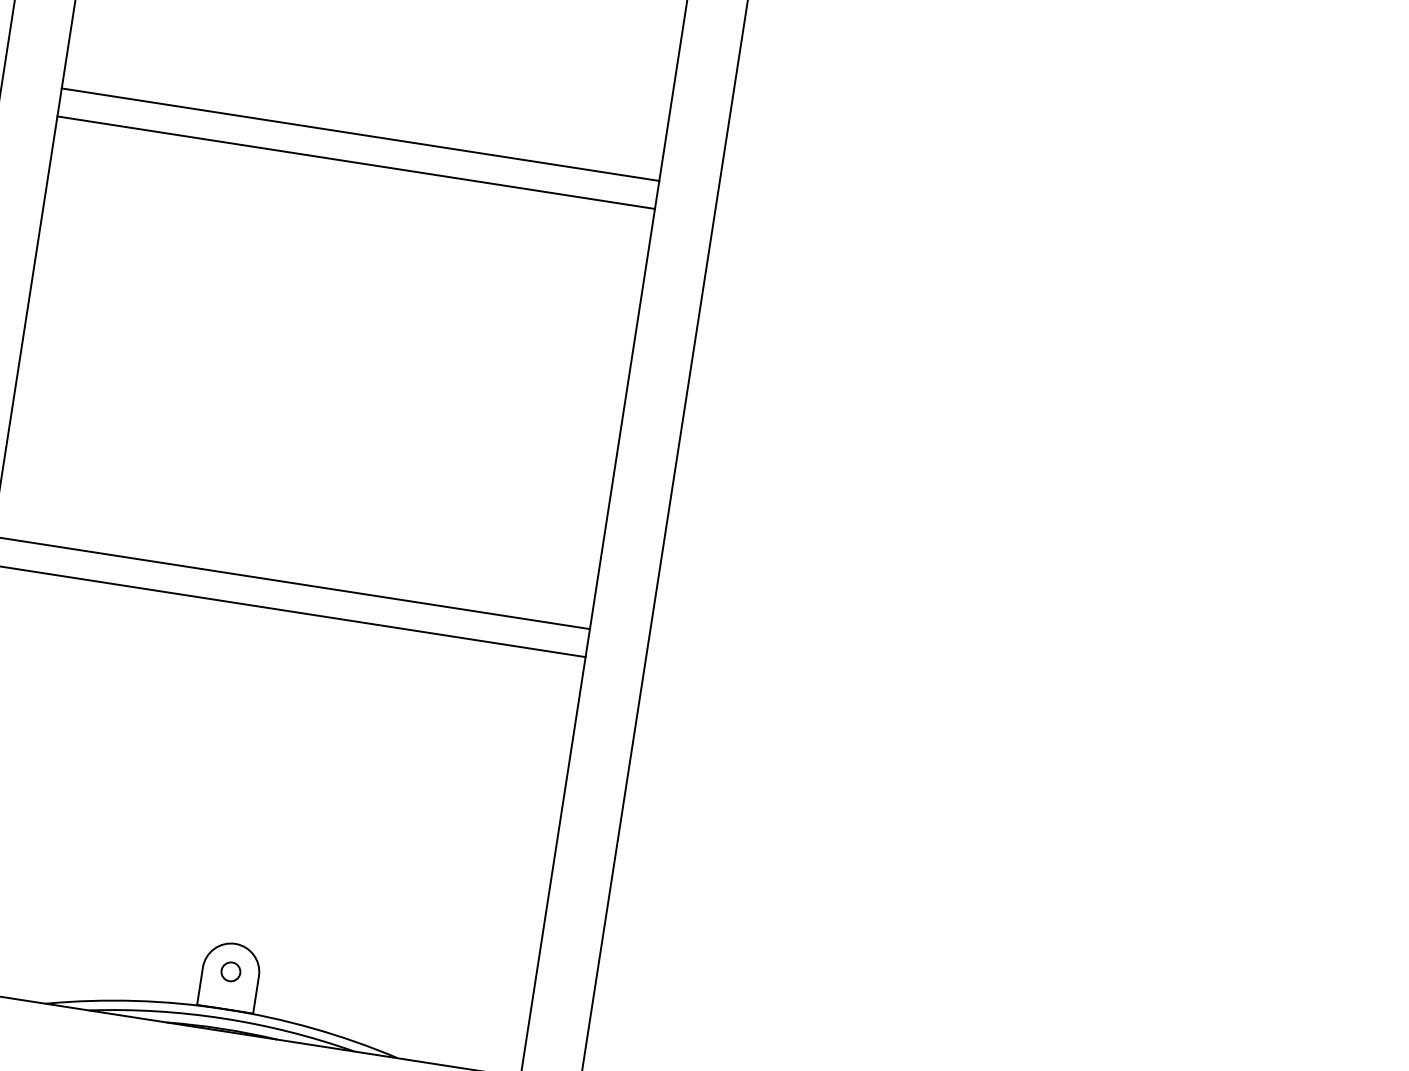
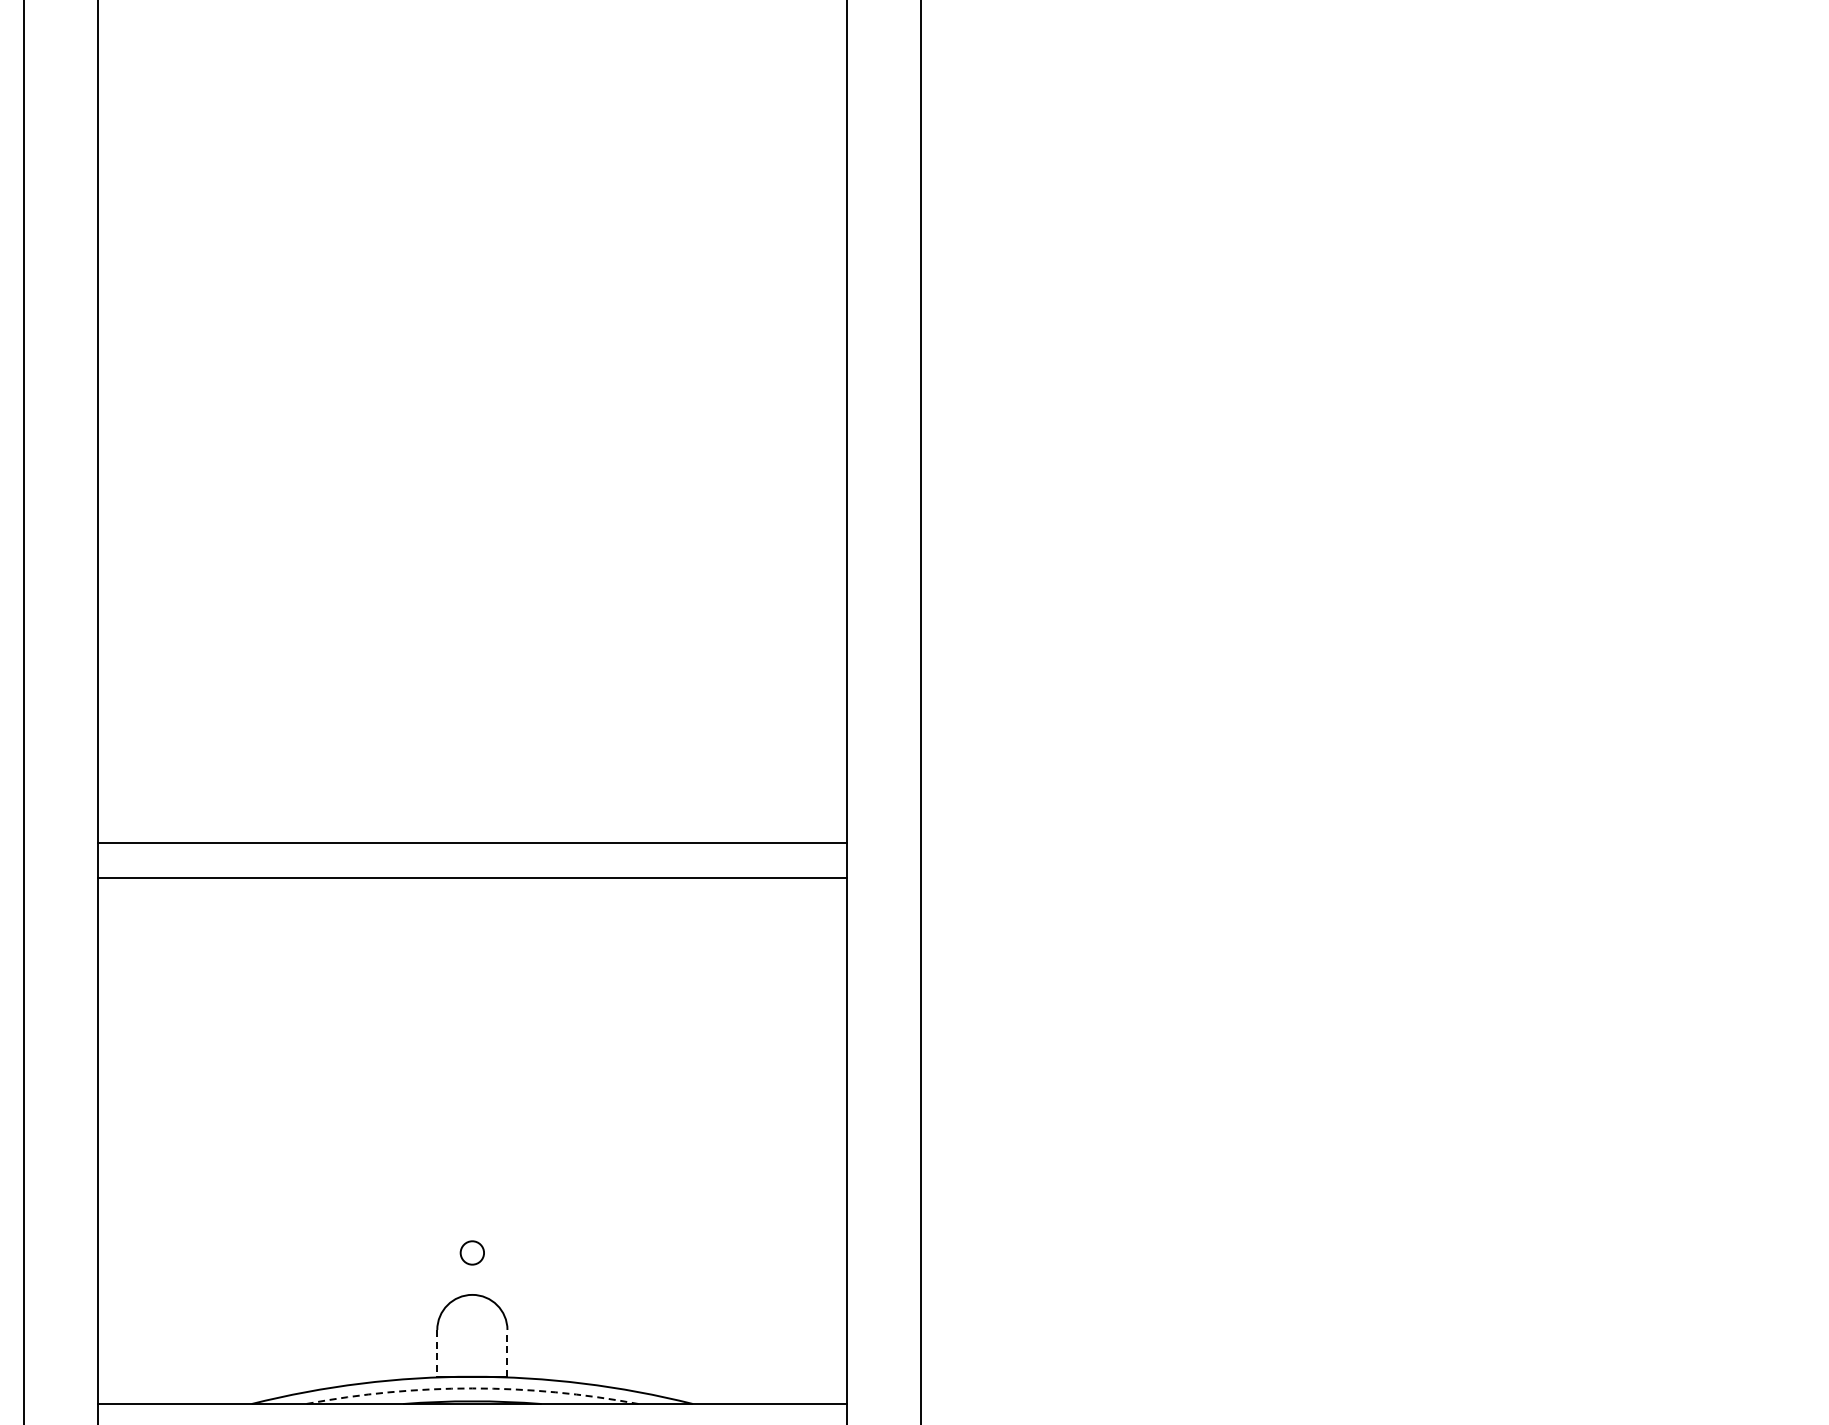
line: (360, 134) -> (472, 281), removed
line: (356, 162) -> (472, 316), removed
circle: (230, 971) -> (471, 1252), moved
line: (200, 986) -> (437, 1353), solid -> dashed
line: (256, 994) -> (507, 1352), solid -> dashed
arc: (223, 1018) -> (472, 1388), solid -> dashed

